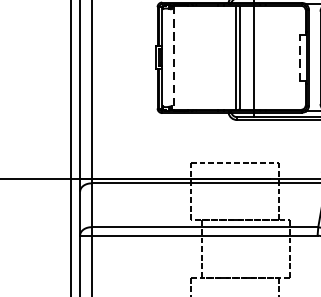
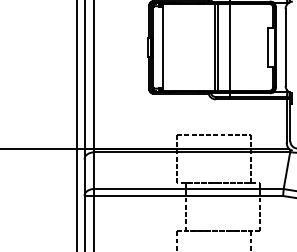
line: (300, 56) -> (268, 46), dashed -> solid
line: (173, 57) -> (162, 47), dashed -> solid

